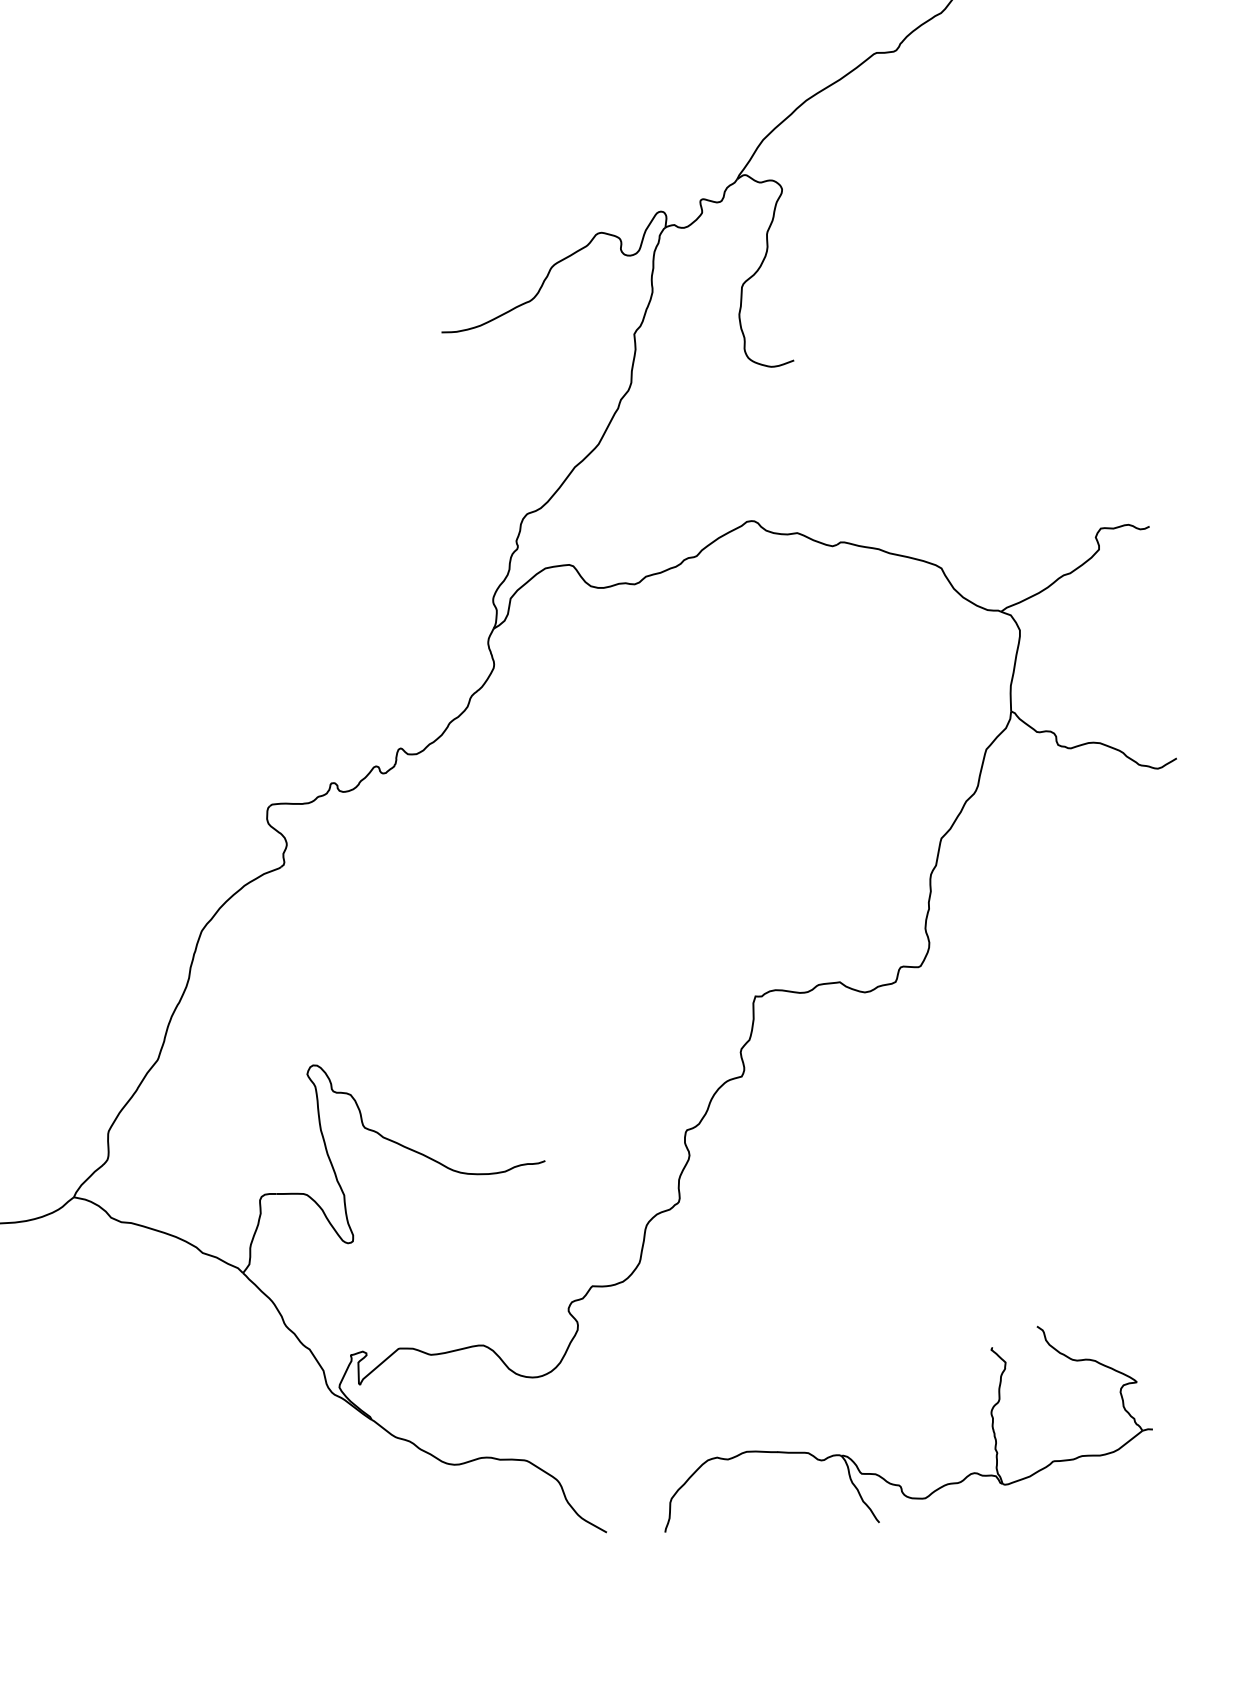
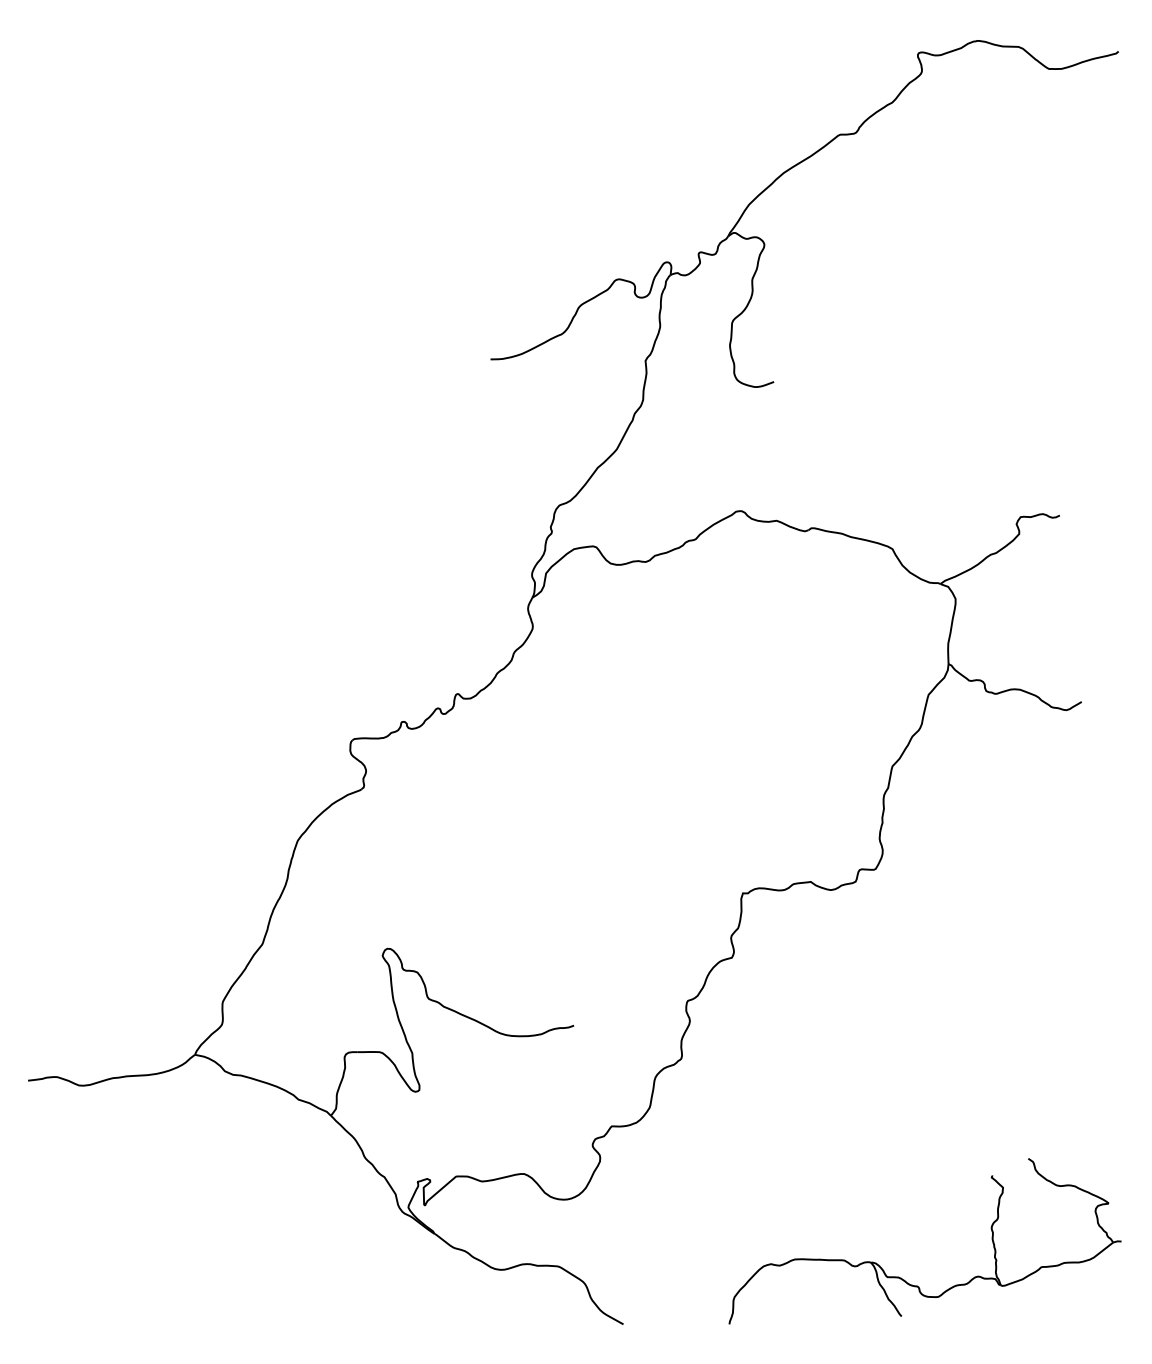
part: (879, 1474) -> (901, 1277), moved

